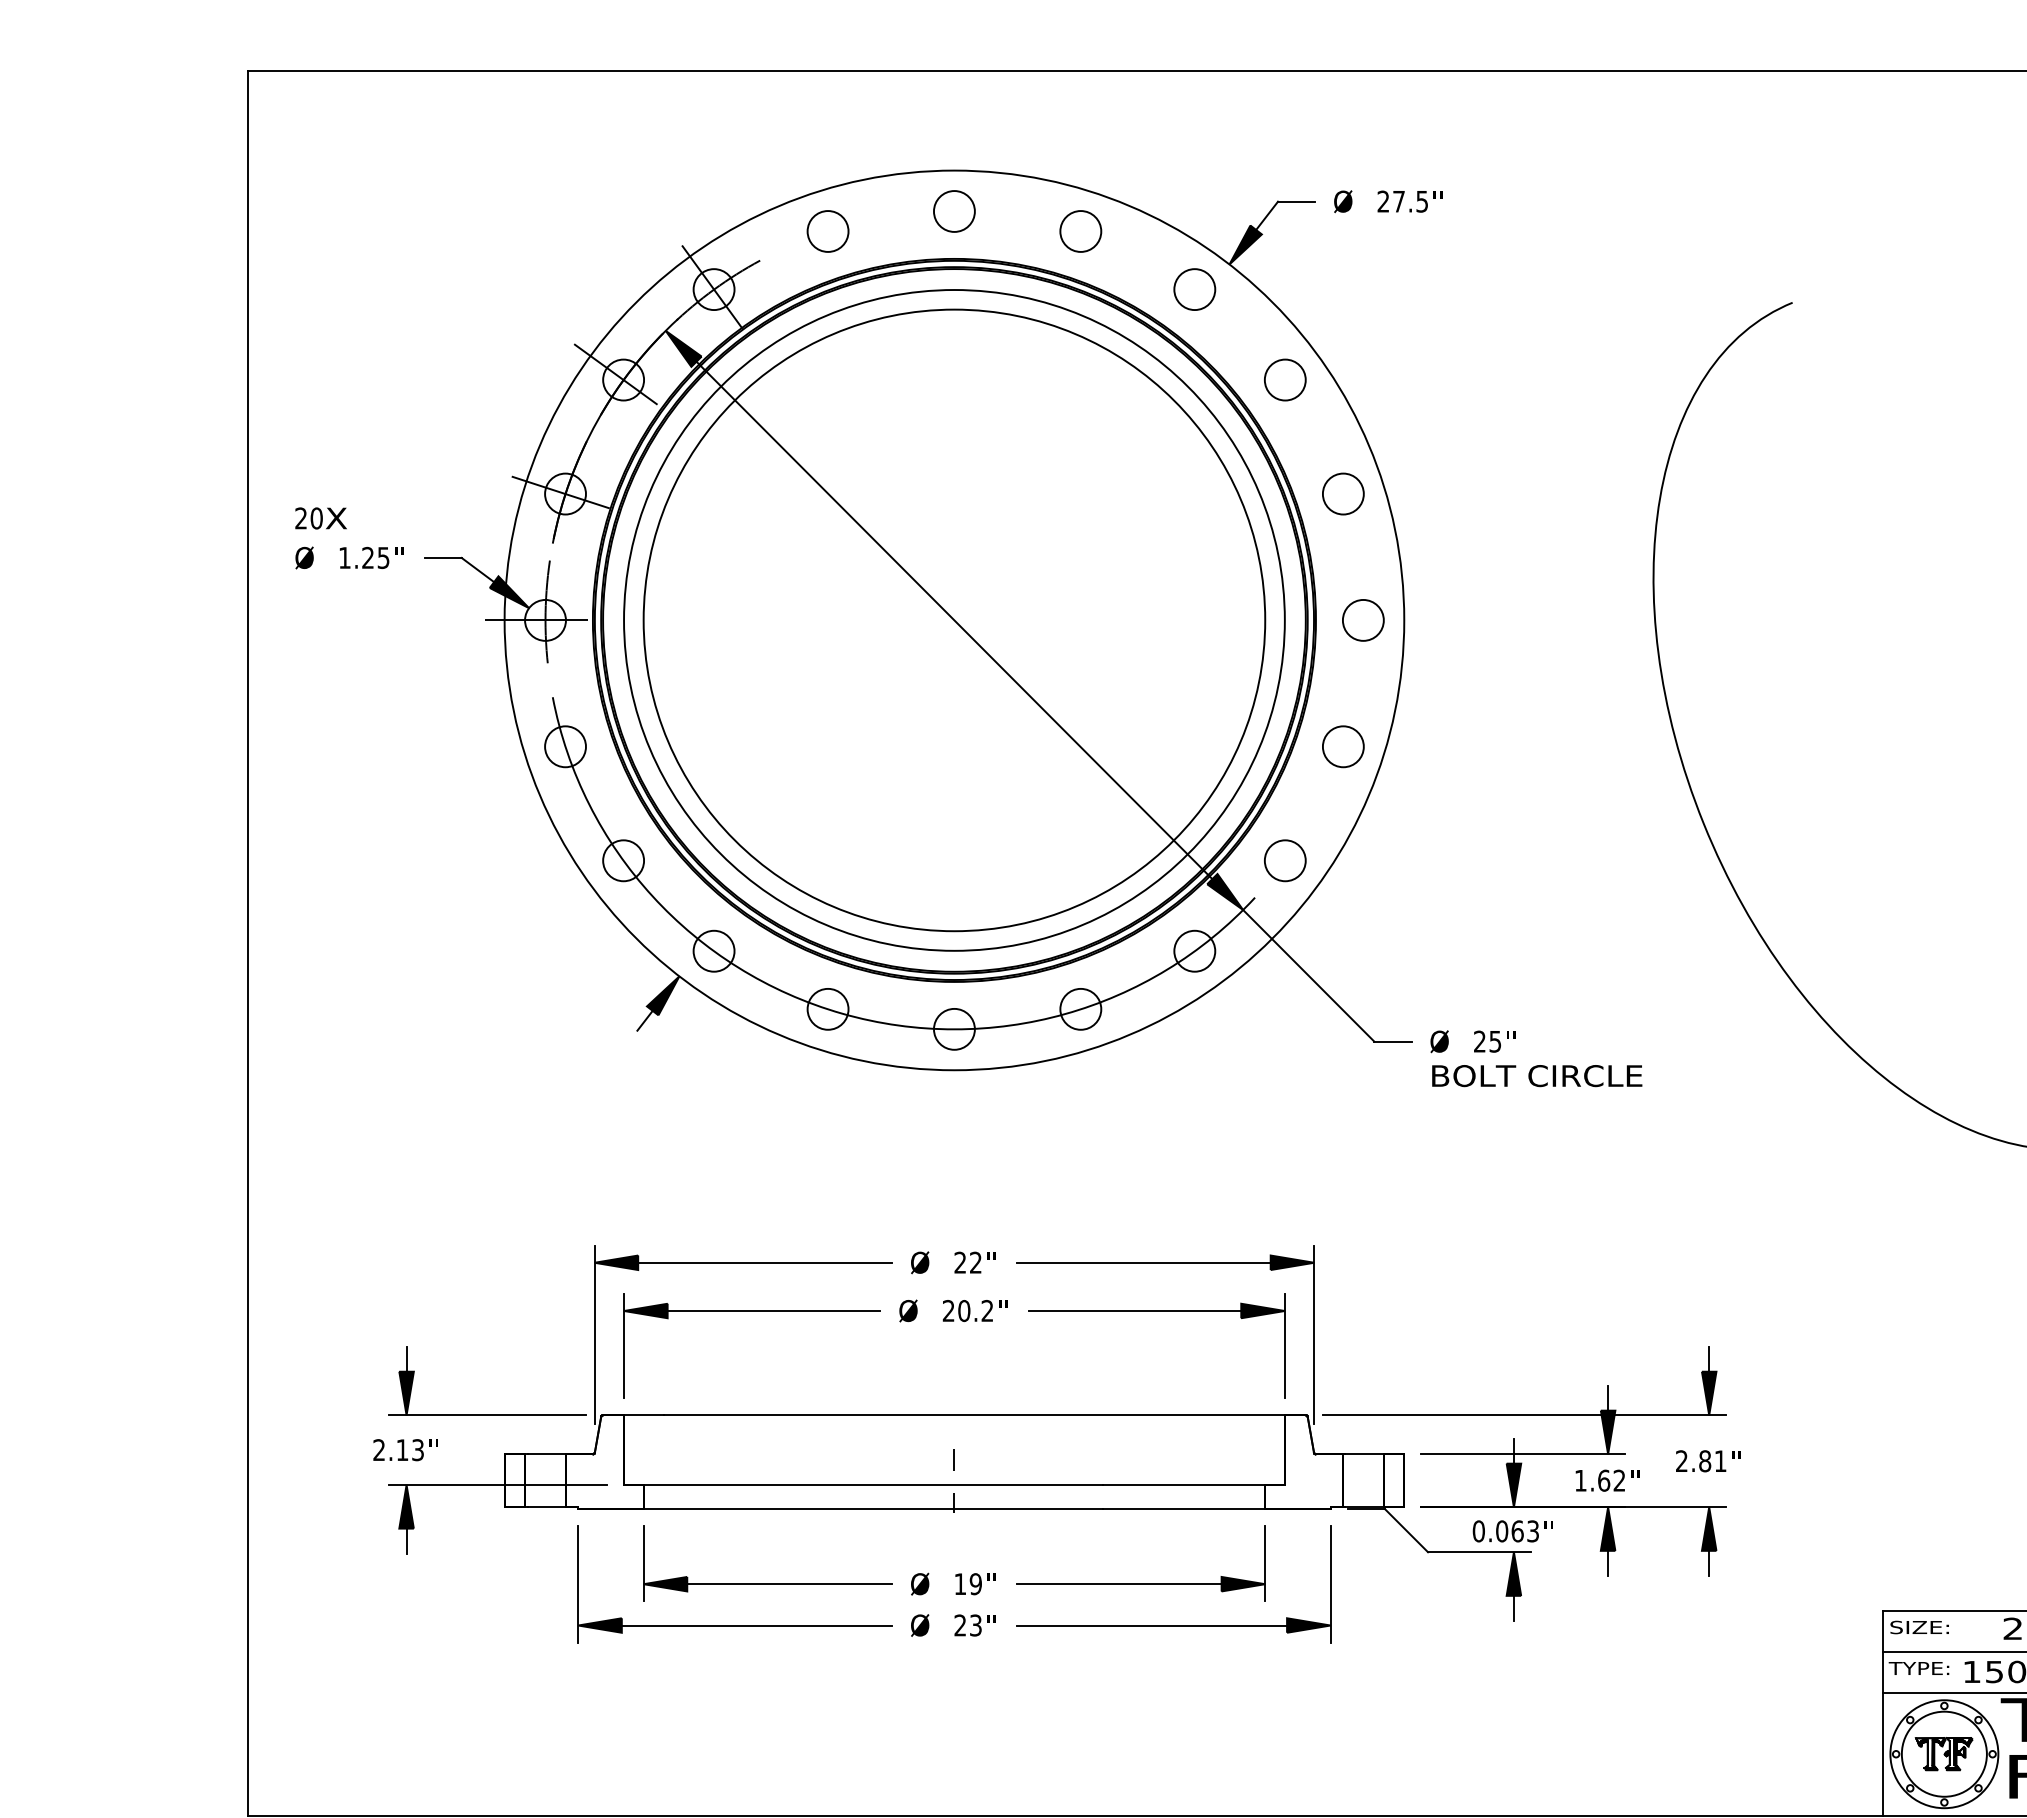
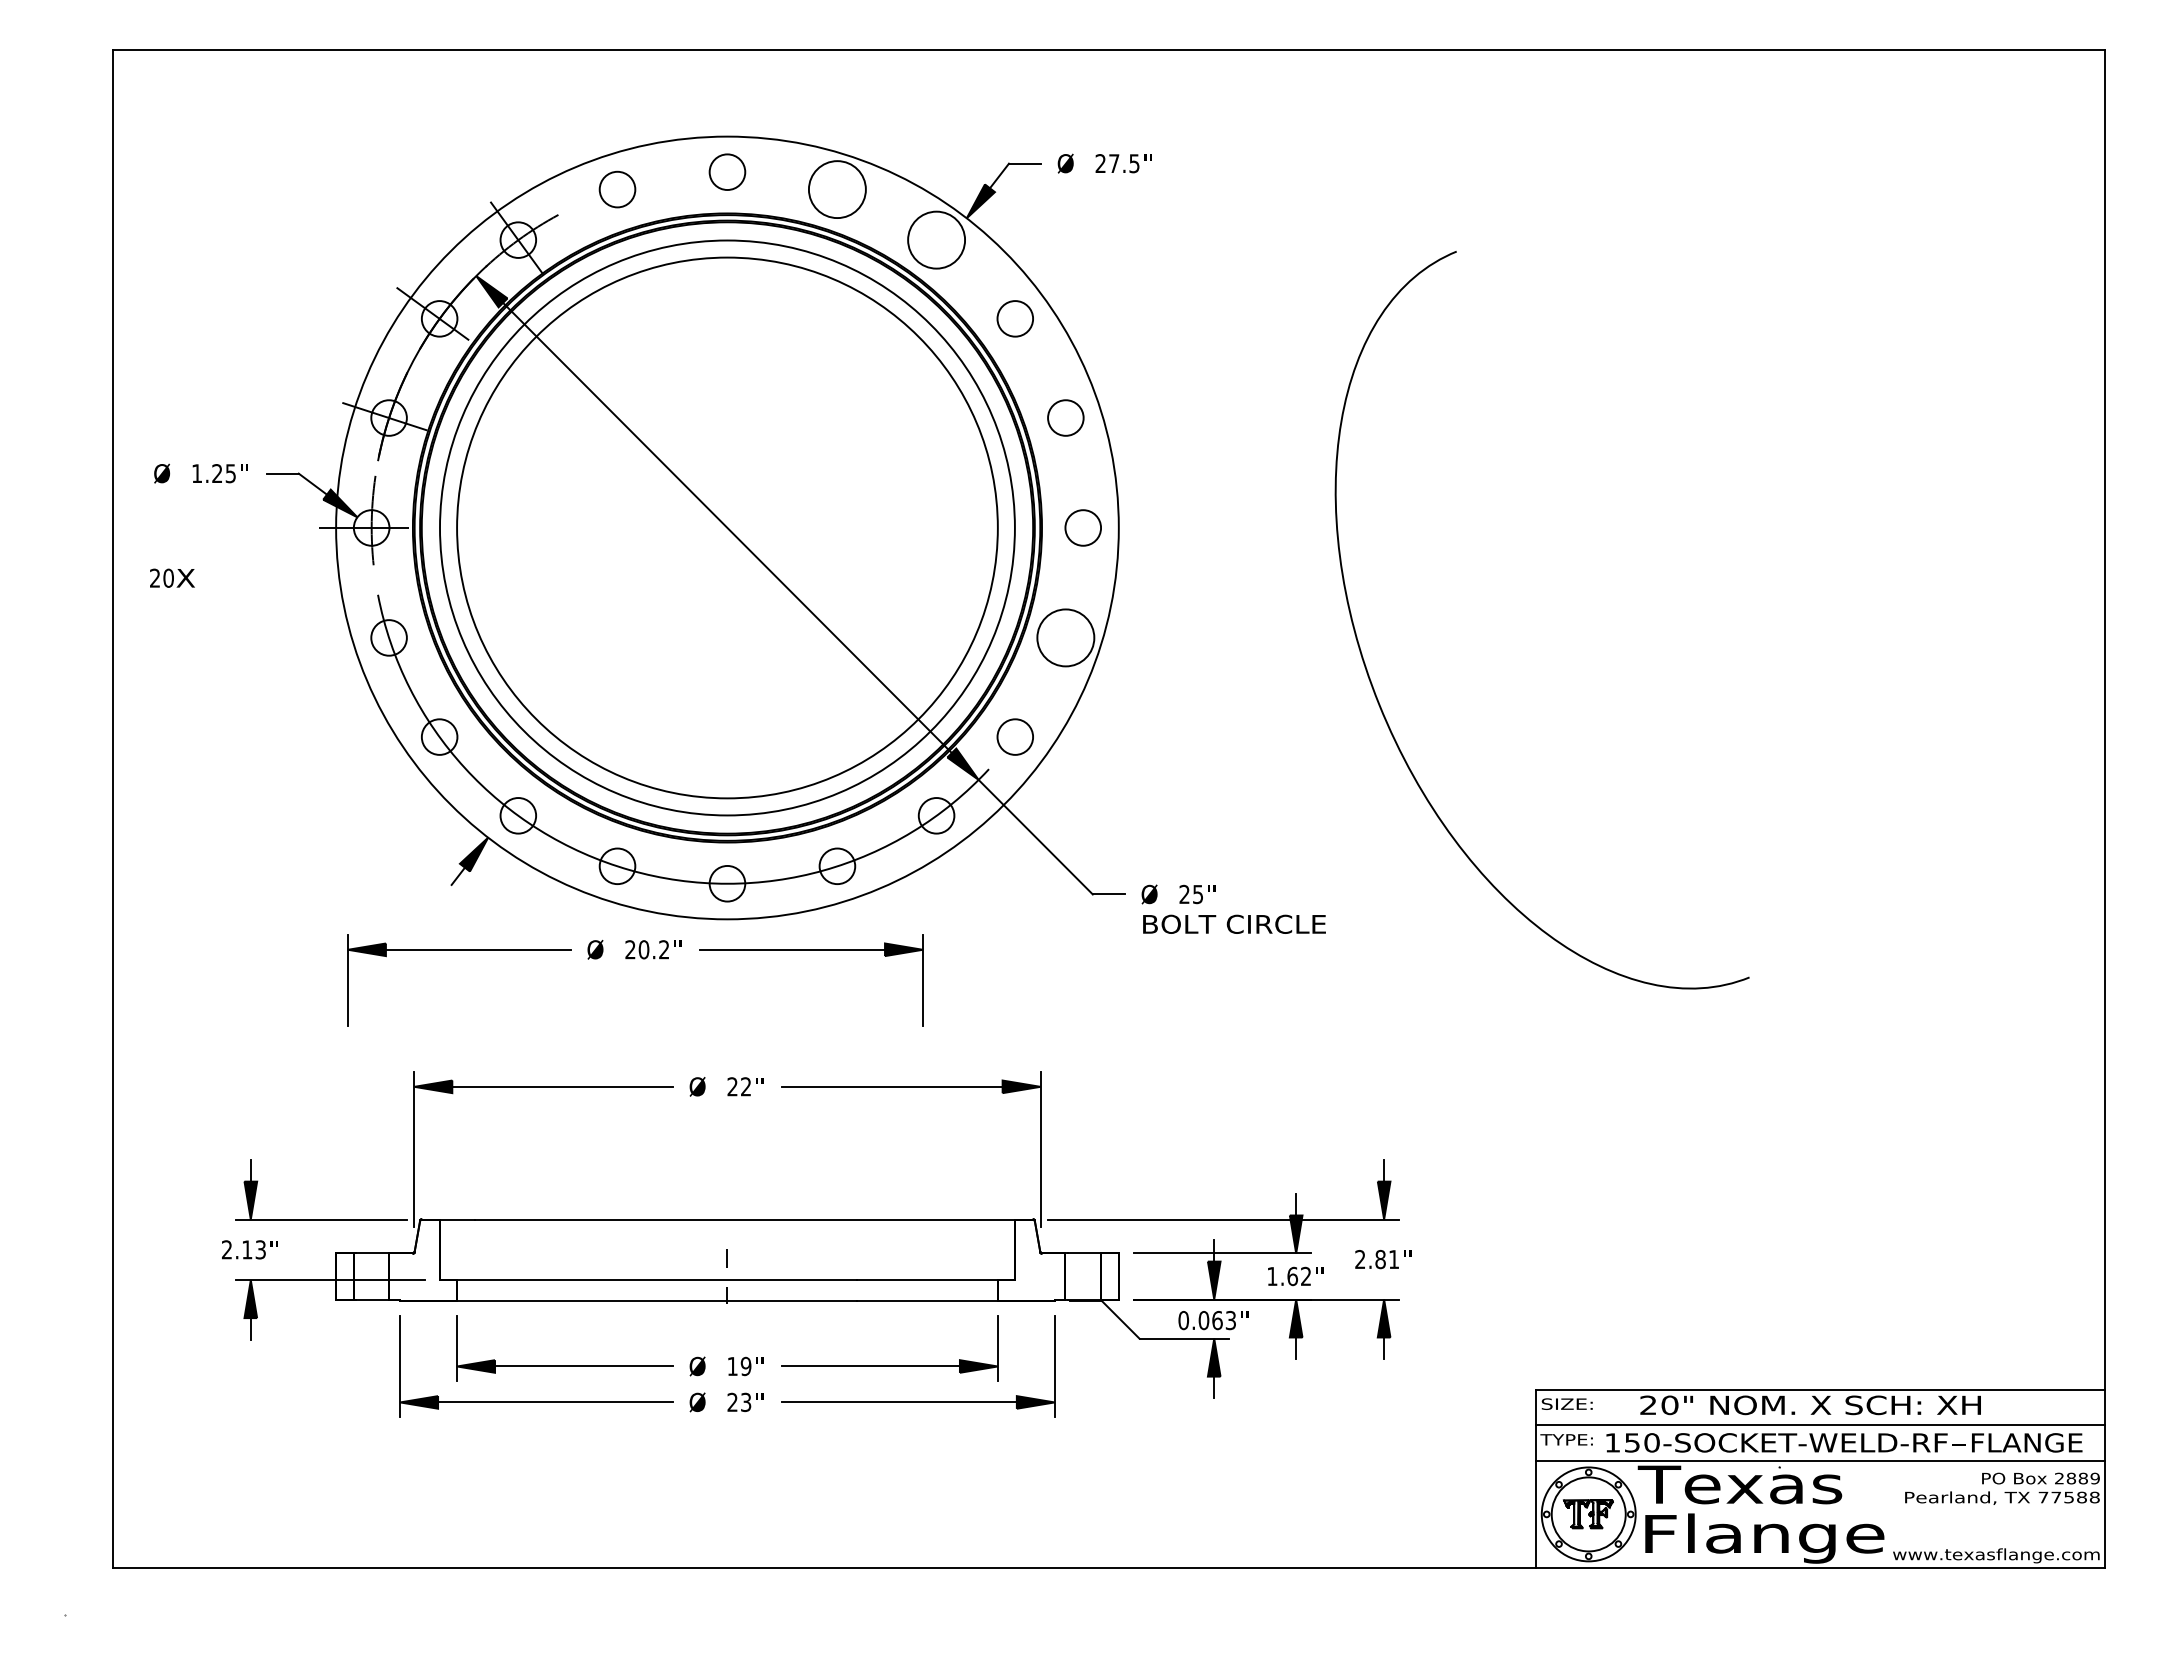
circle: (1080, 231) -> (837, 189), size x1.6
circle: (1194, 288) -> (936, 239), size x1.6
text: (321, 517) -> (172, 577), moved
circle: (1342, 746) -> (1065, 637), size x1.6
part: (953, 1322) -> (634, 959), moved

